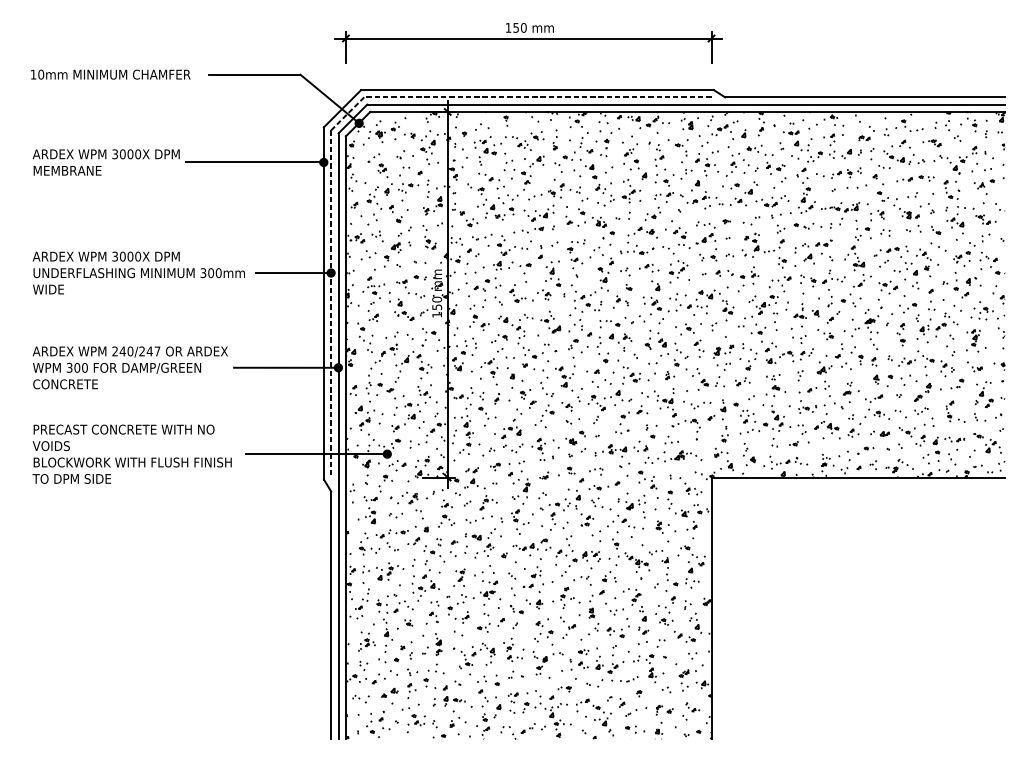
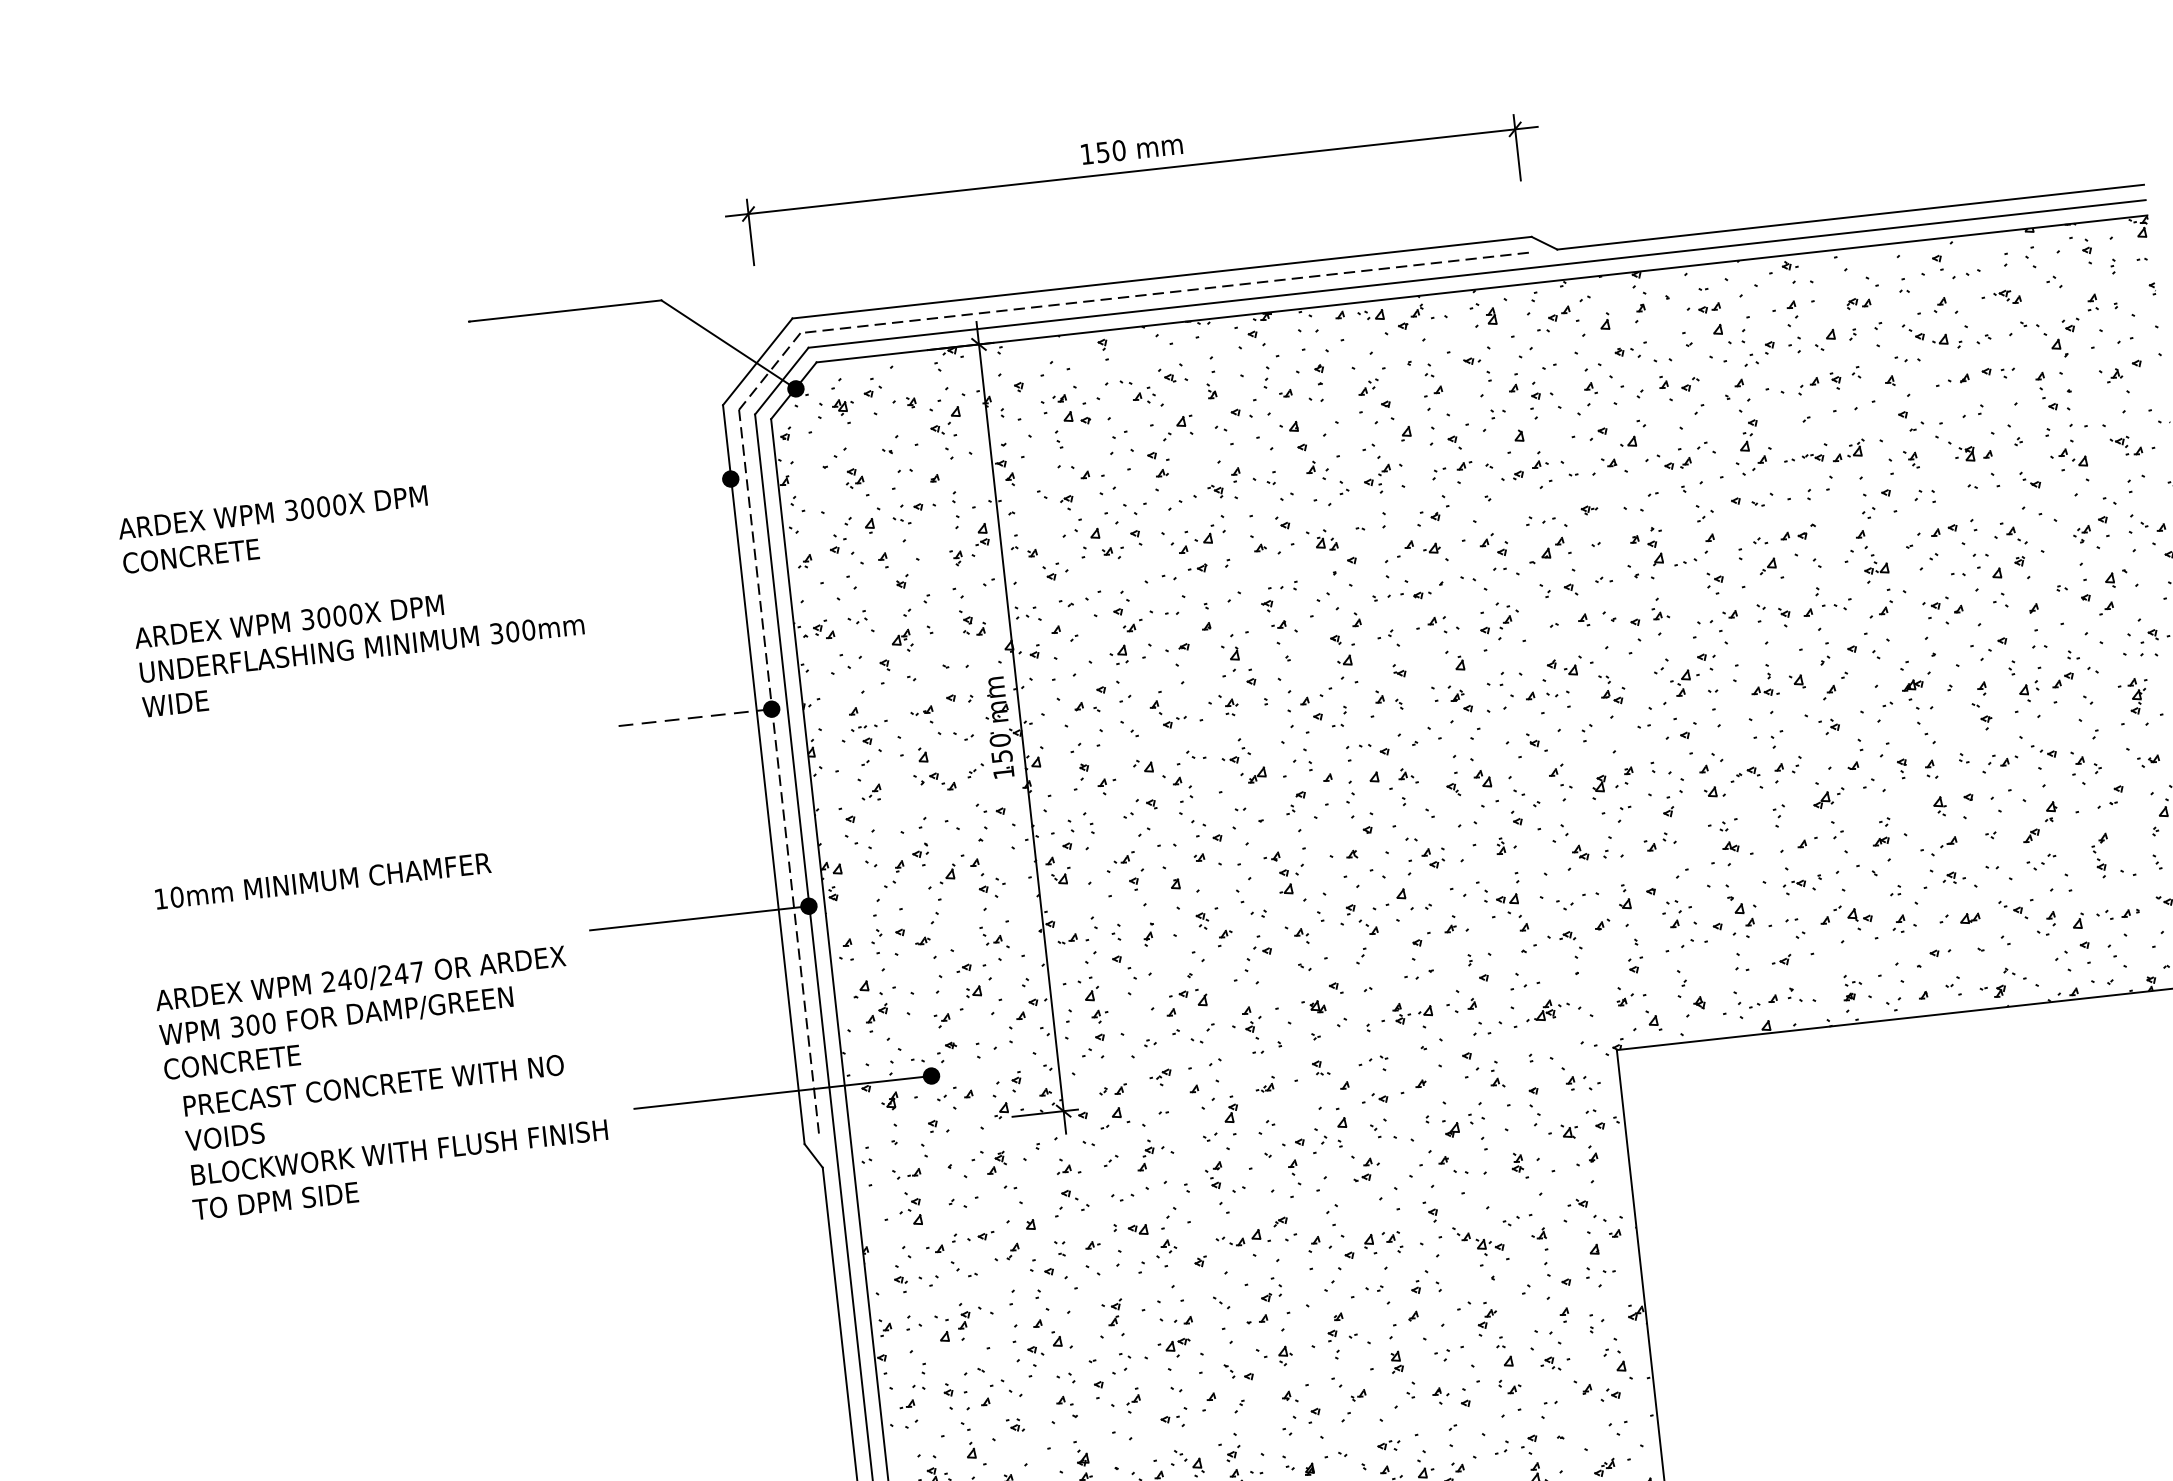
text: (110, 74) -> (322, 880), moved
line: (254, 162) -> (585, 495), removed
text: (67, 170) -> (195, 555), MEMBRANE -> CONCRETE
text: (138, 272) -> (360, 647), moved
line: (293, 273) -> (692, 718), solid -> dashed
text: (130, 367) -> (364, 1012), moved

